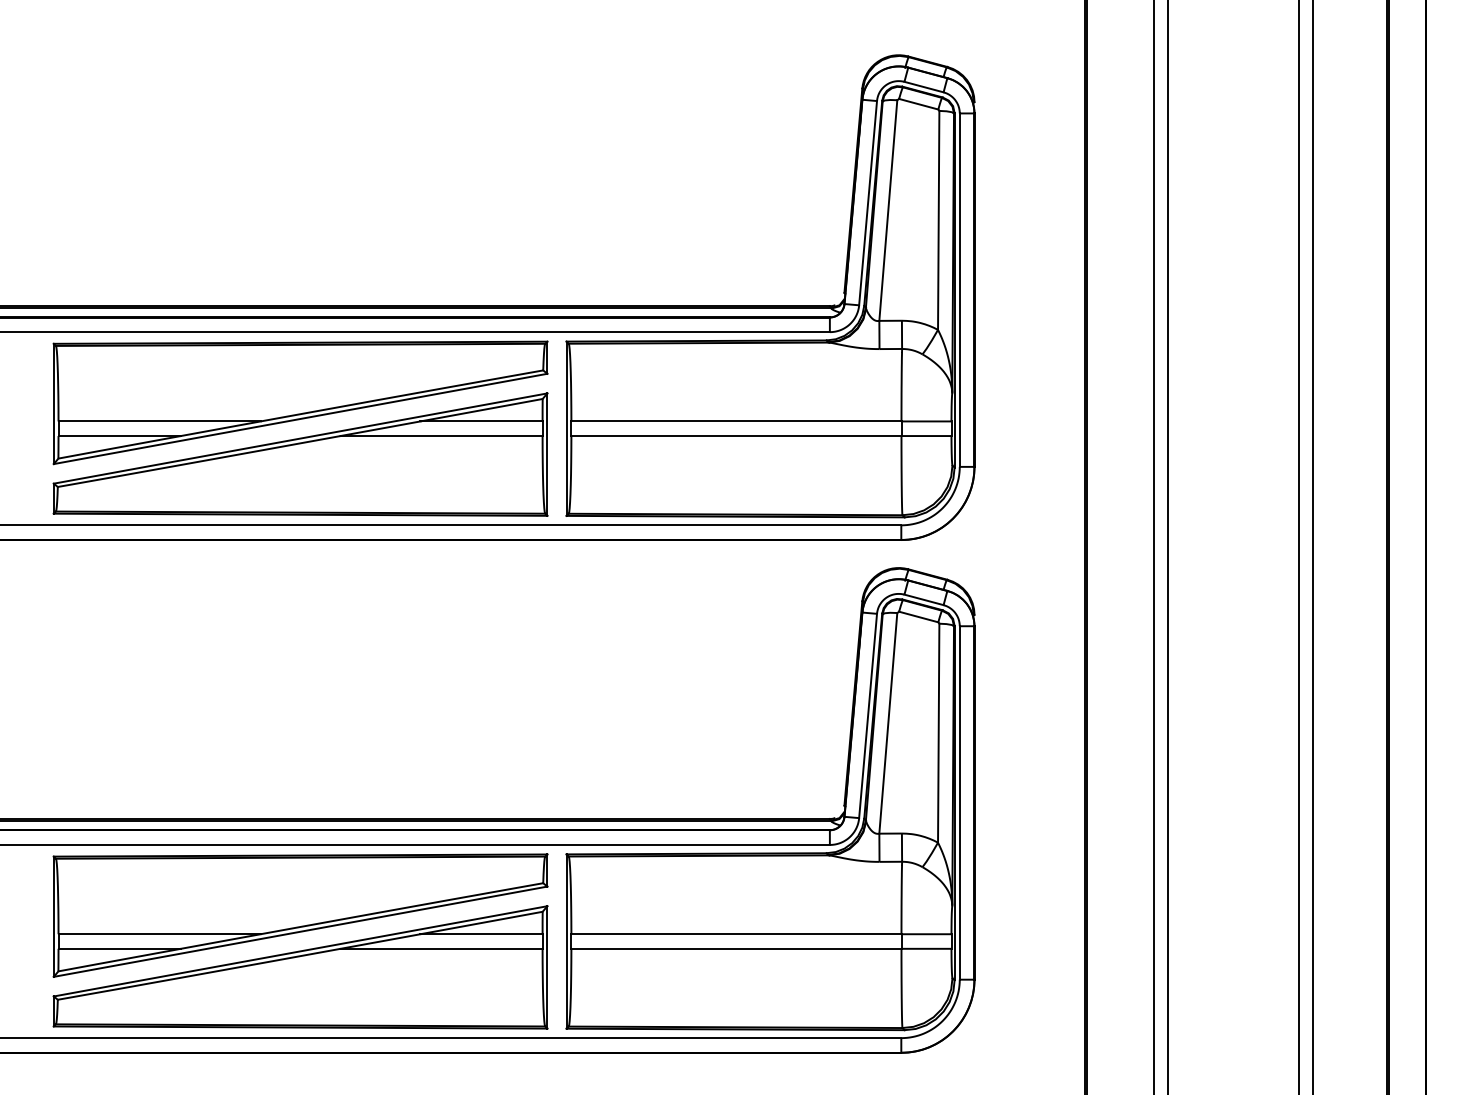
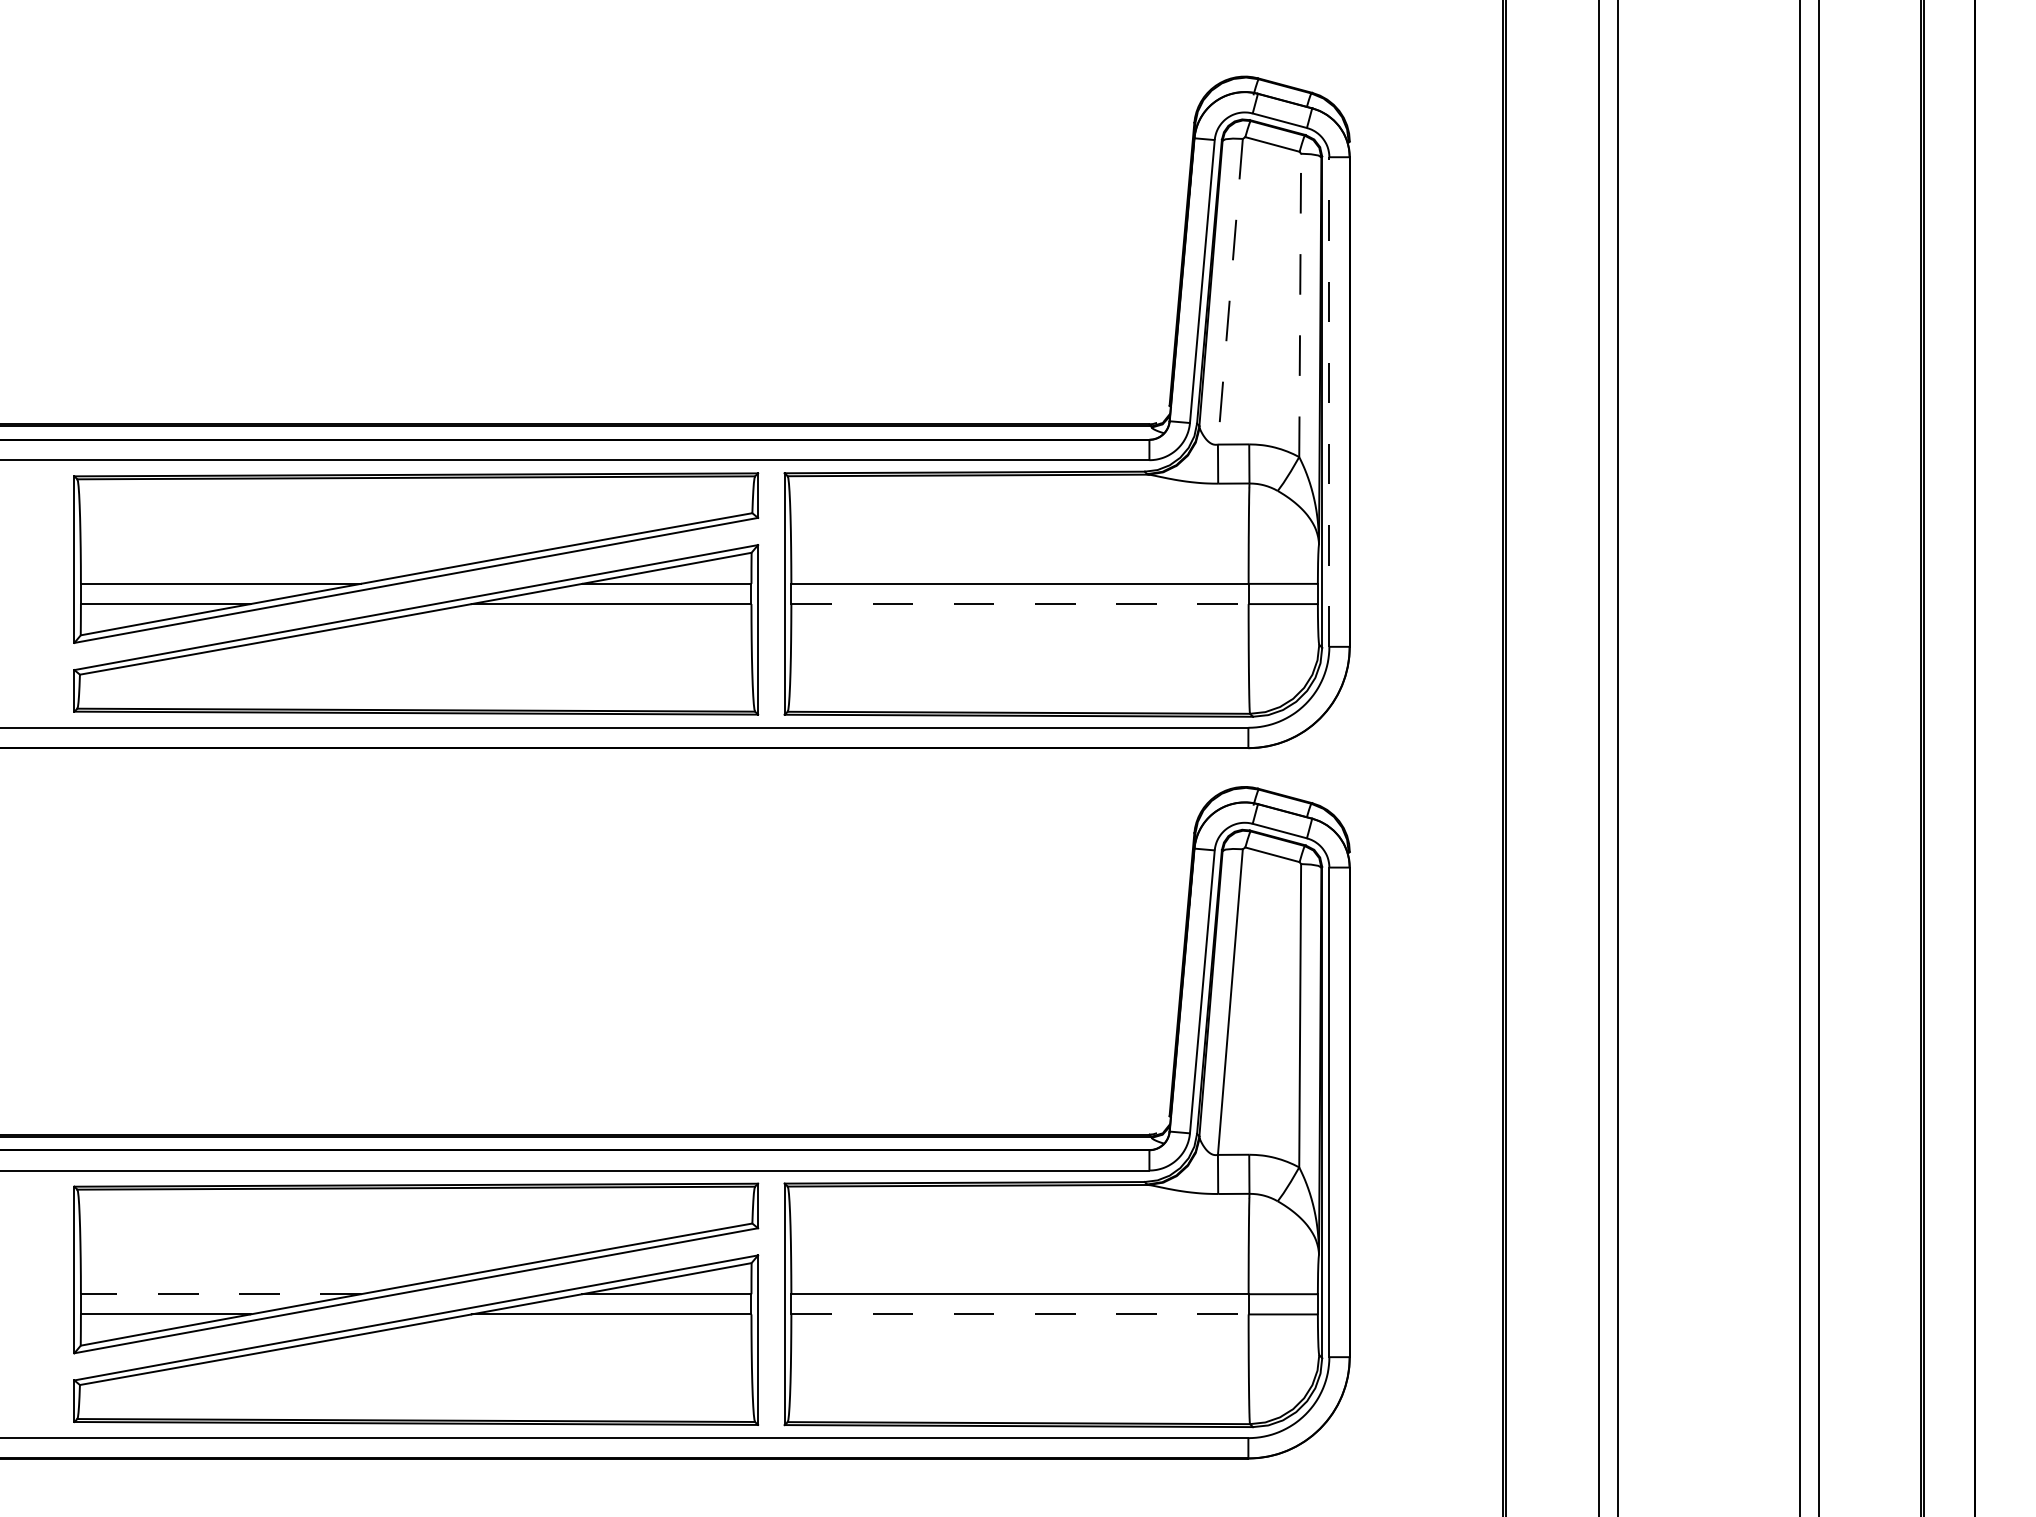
line: (888, 211) -> (1230, 292), solid -> dashed
line: (938, 220) -> (1300, 305), solid -> dashed
line: (959, 290) -> (1329, 402), solid -> dashed
line: (736, 436) -> (1020, 604), solid -> dashed
line: (159, 934) -> (220, 1294), solid -> dashed
line: (736, 948) -> (1020, 1314), solid -> dashed

